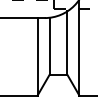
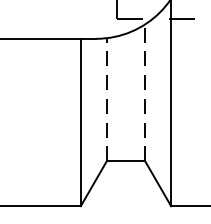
line: (67, 43) -> (145, 93), solid -> dashed
line: (49, 46) -> (106, 100), solid -> dashed

